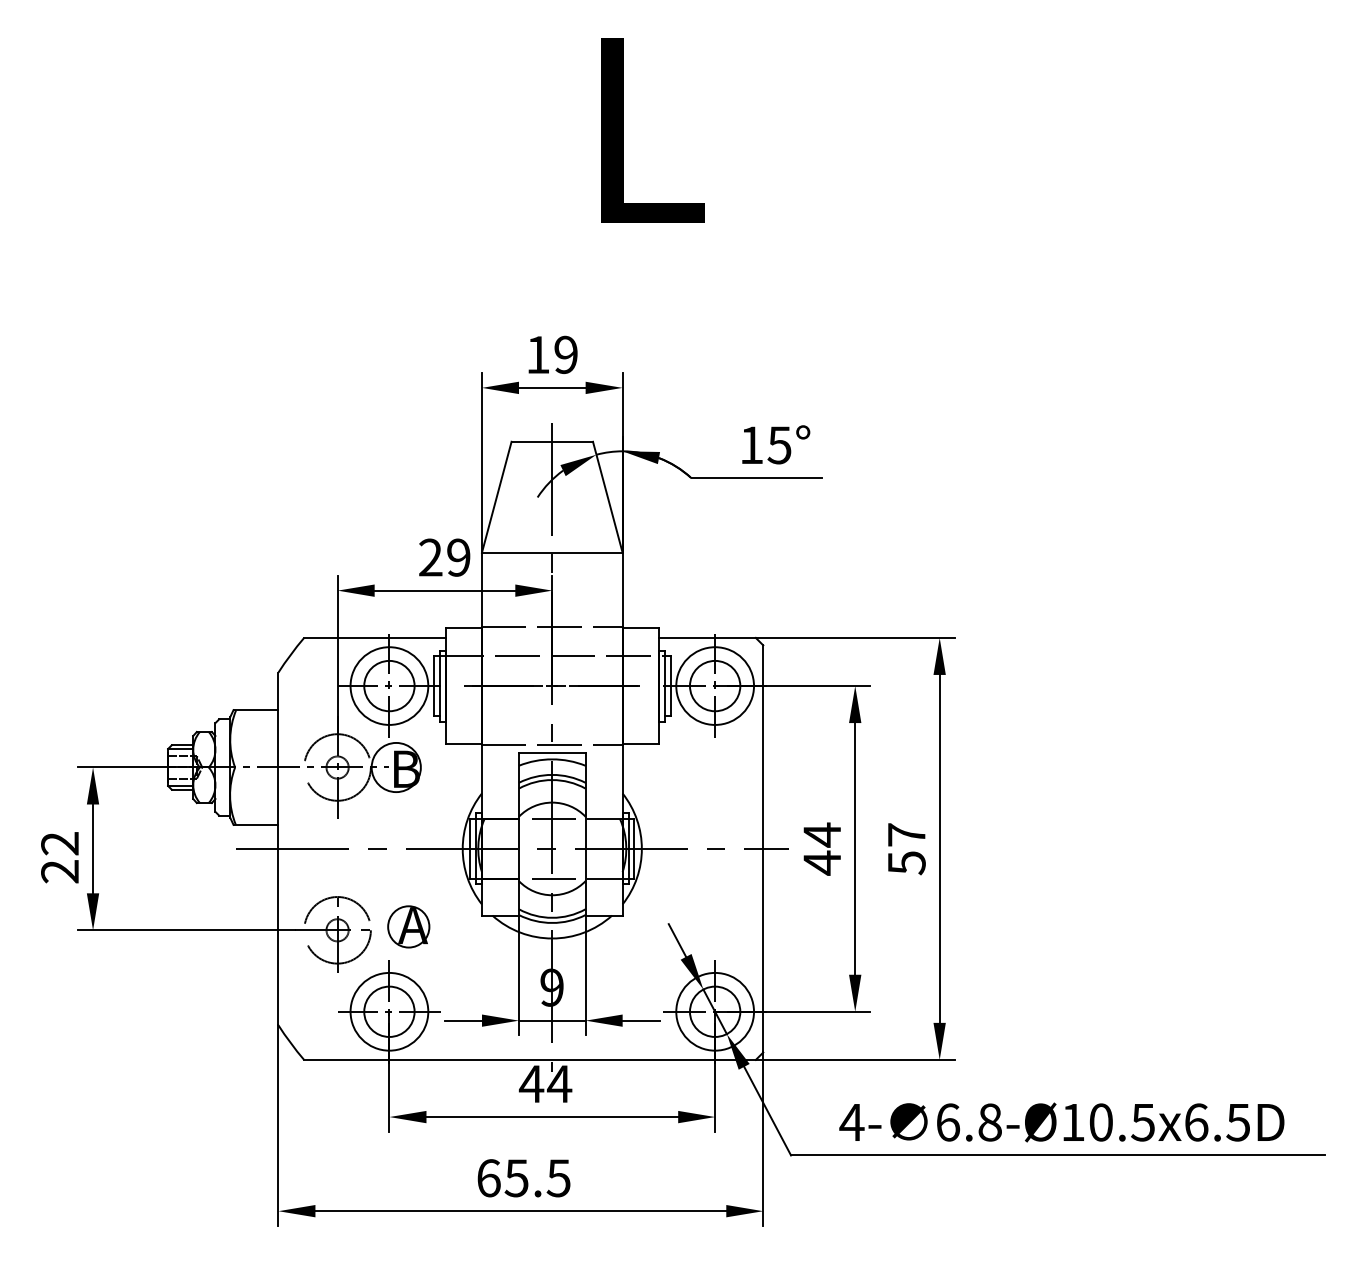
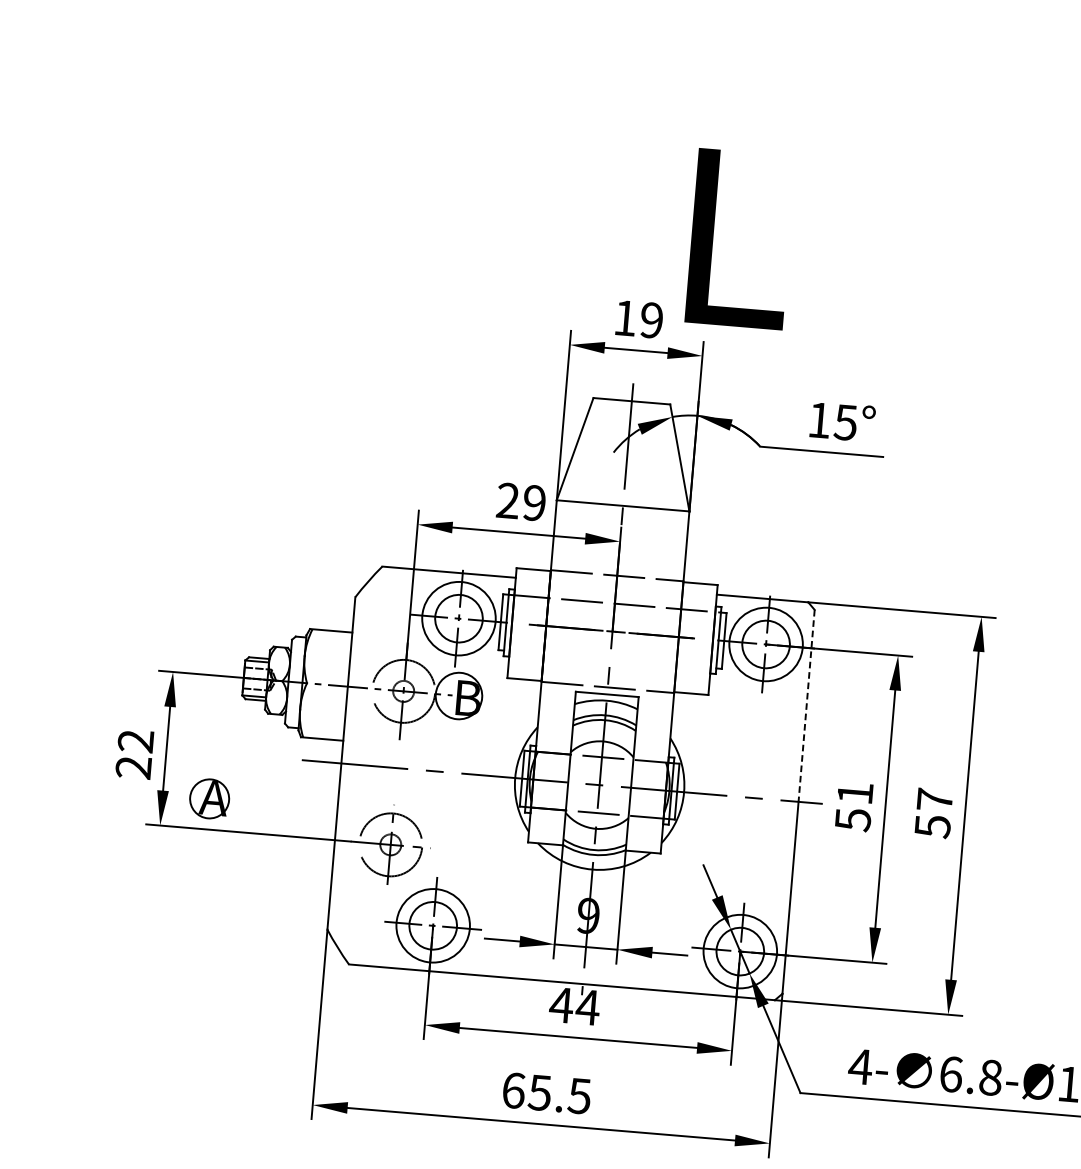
text: (652, 130) -> (740, 239), moved
line: (763, 747) -> (806, 706), solid -> dashed
text: (822, 848) -> (854, 806), 44 -> 51
part: (408, 926) -> (209, 798), moved

